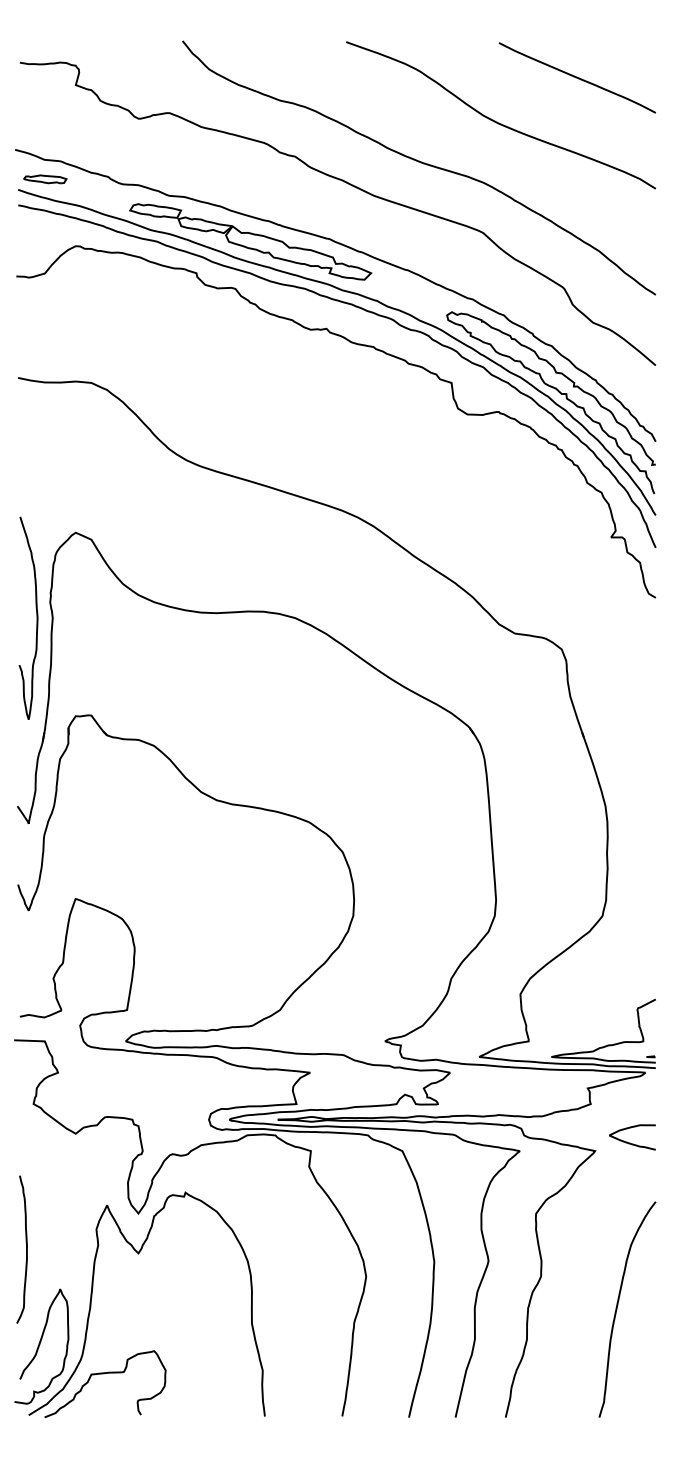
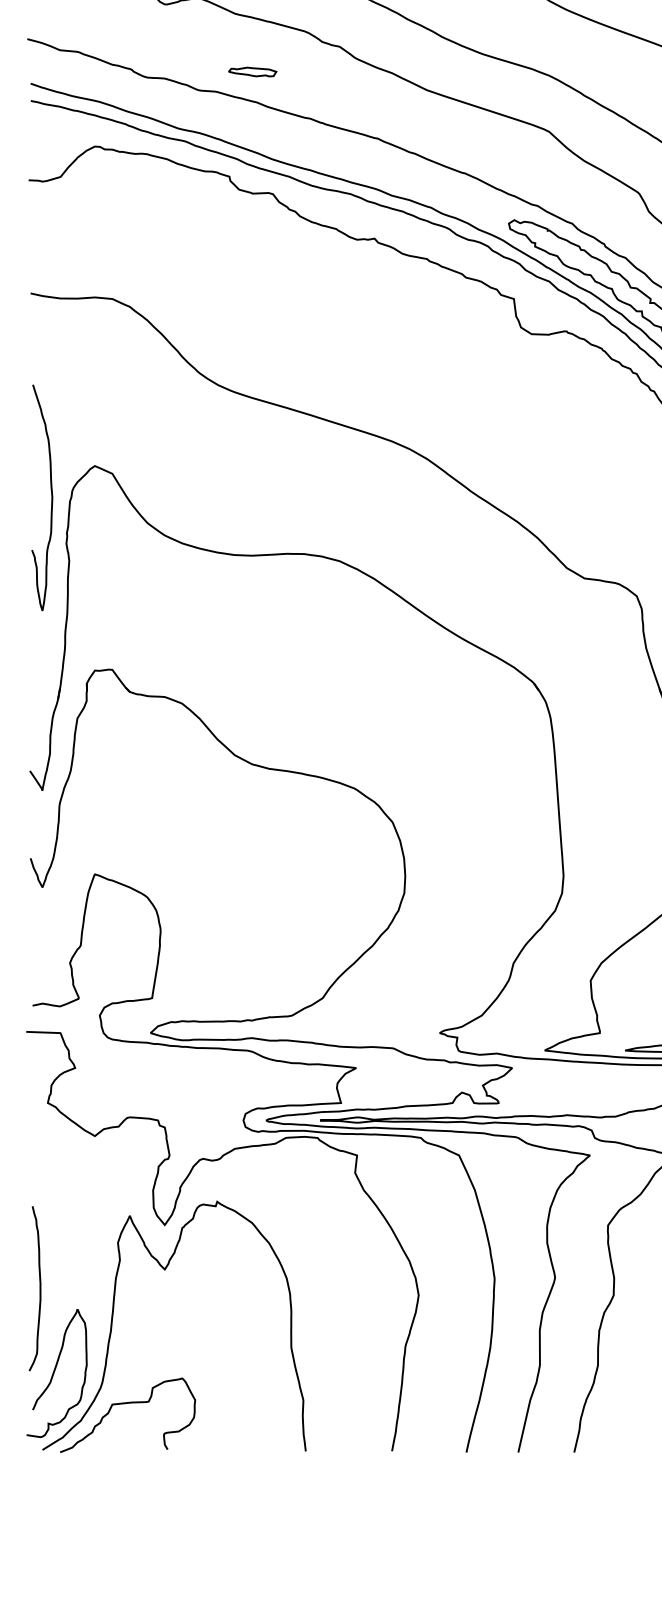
part: (45, 179) -> (252, 72), moved
part: (250, 241) -> (289, 141), removed
curve: (36, 617) -> (51, 496), moved
curve: (26, 1249) -> (39, 1288), moved

